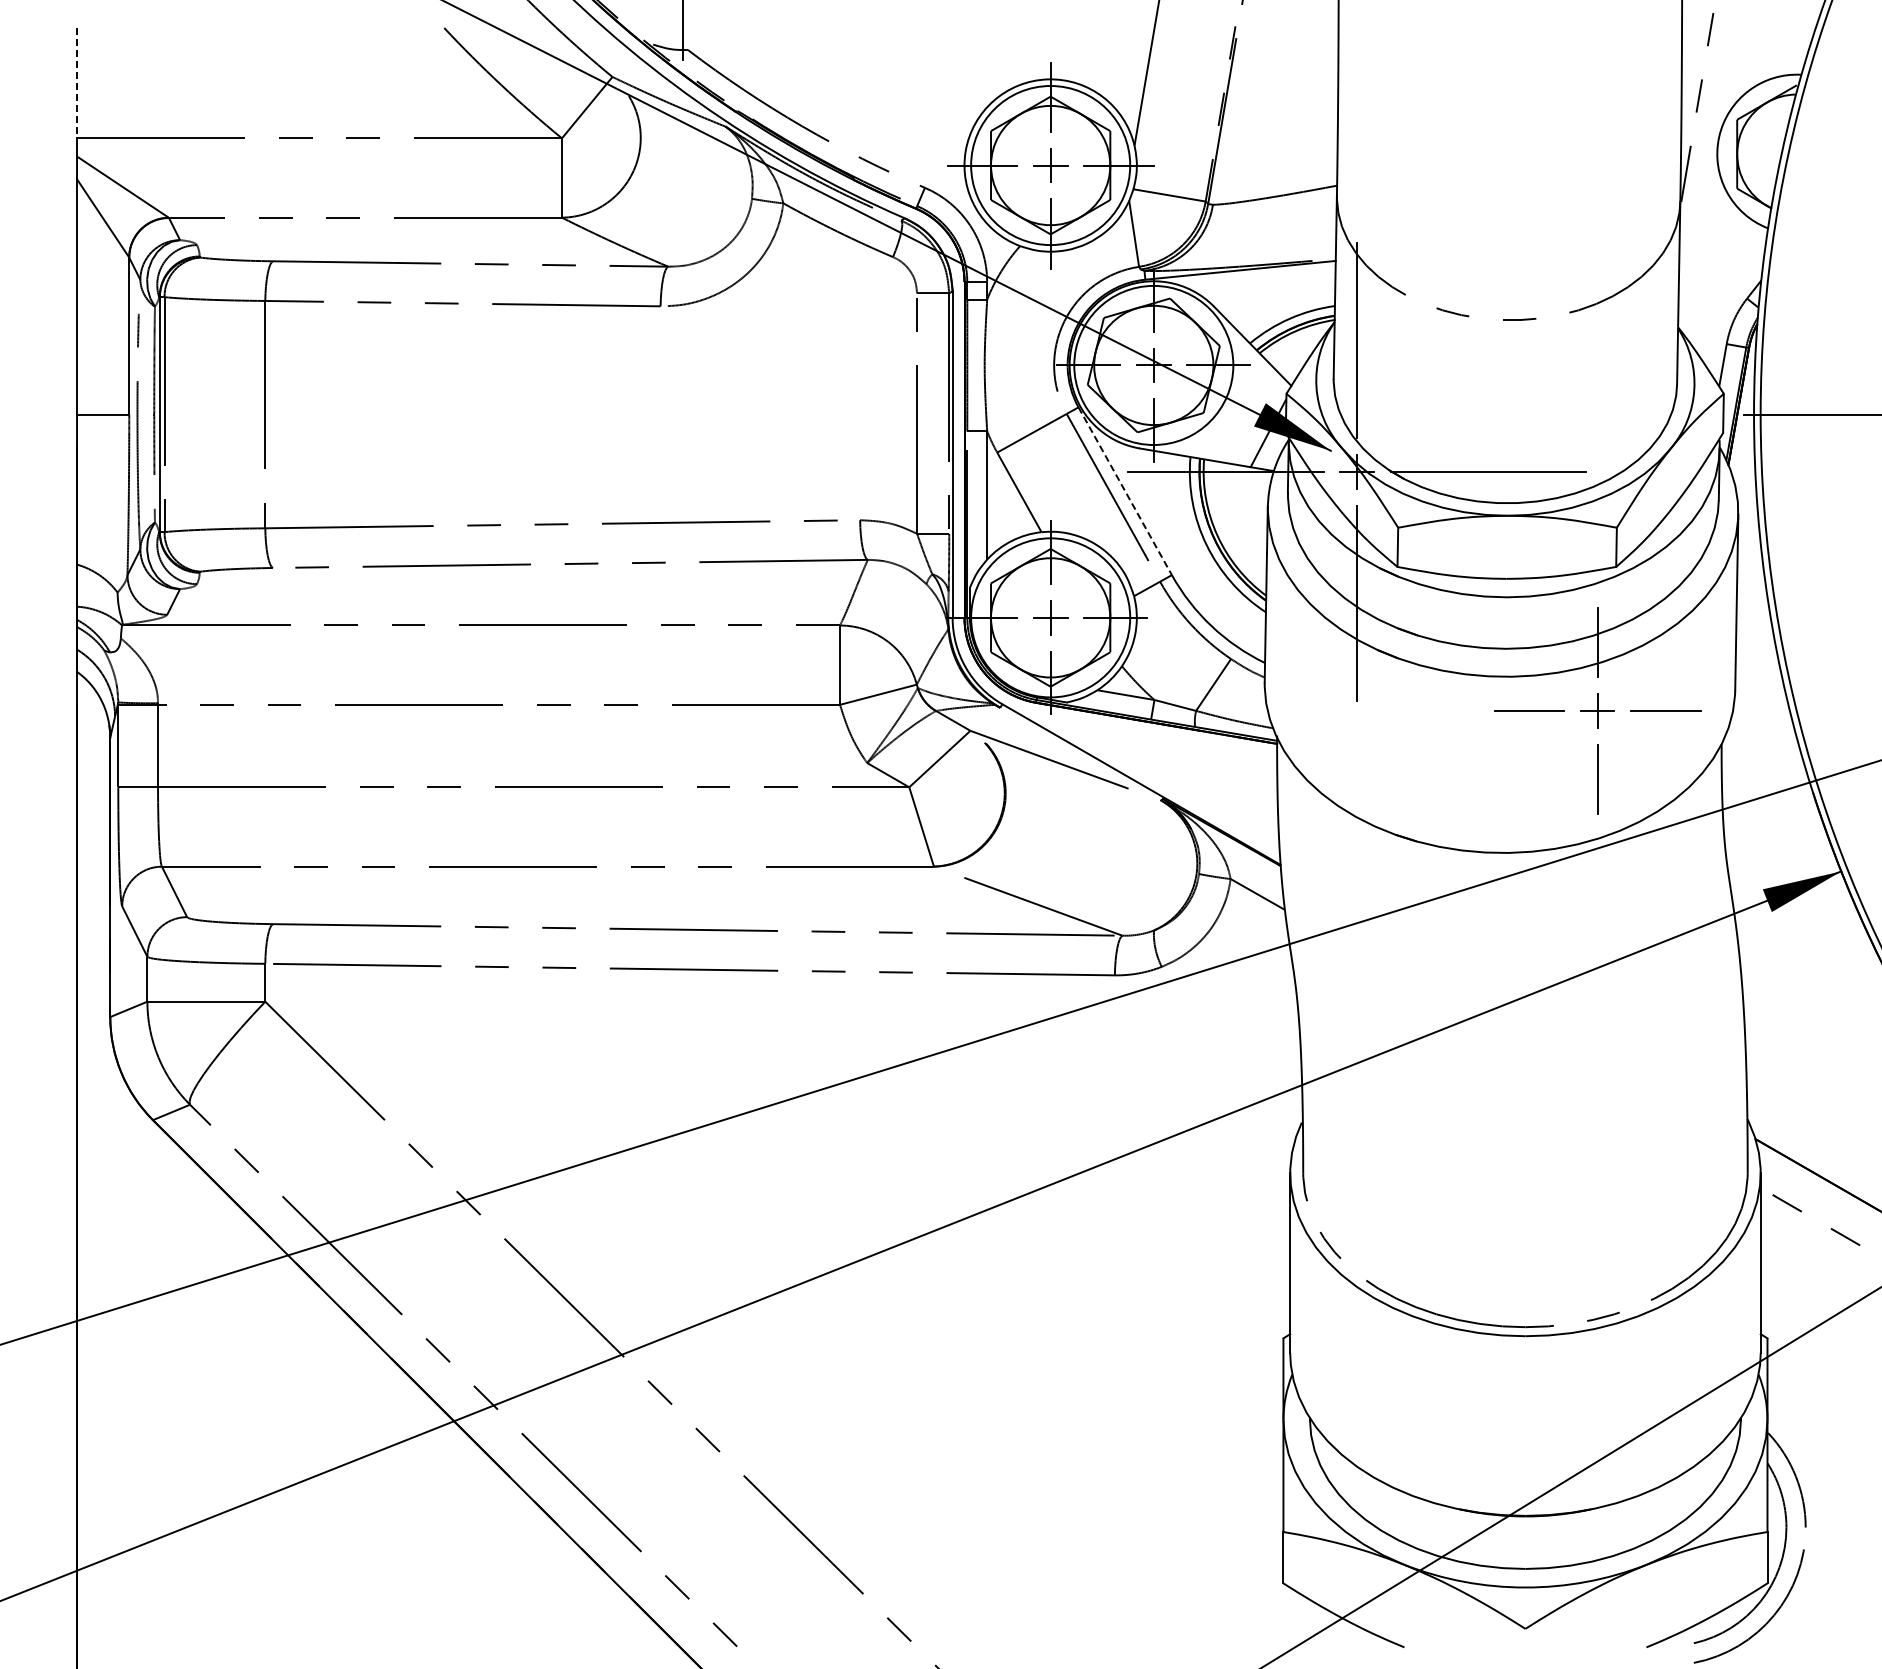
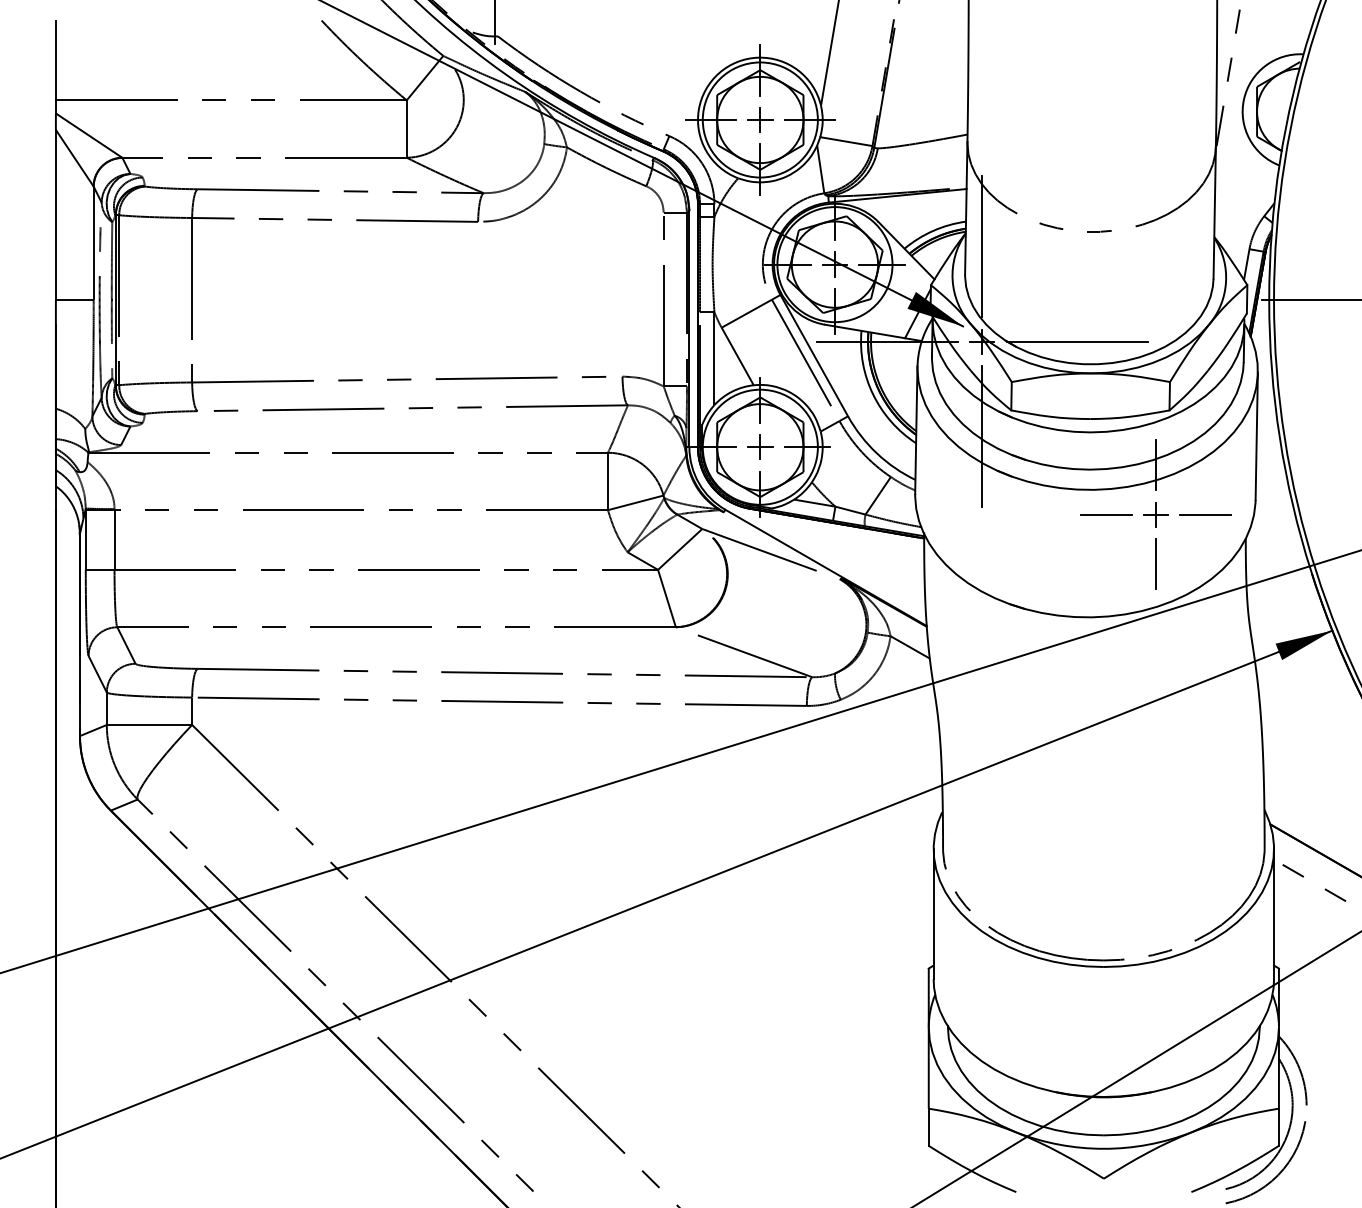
line: (77, 83) -> (56, 60), dashed -> solid
line: (1125, 491) -> (814, 355), dashed -> solid

